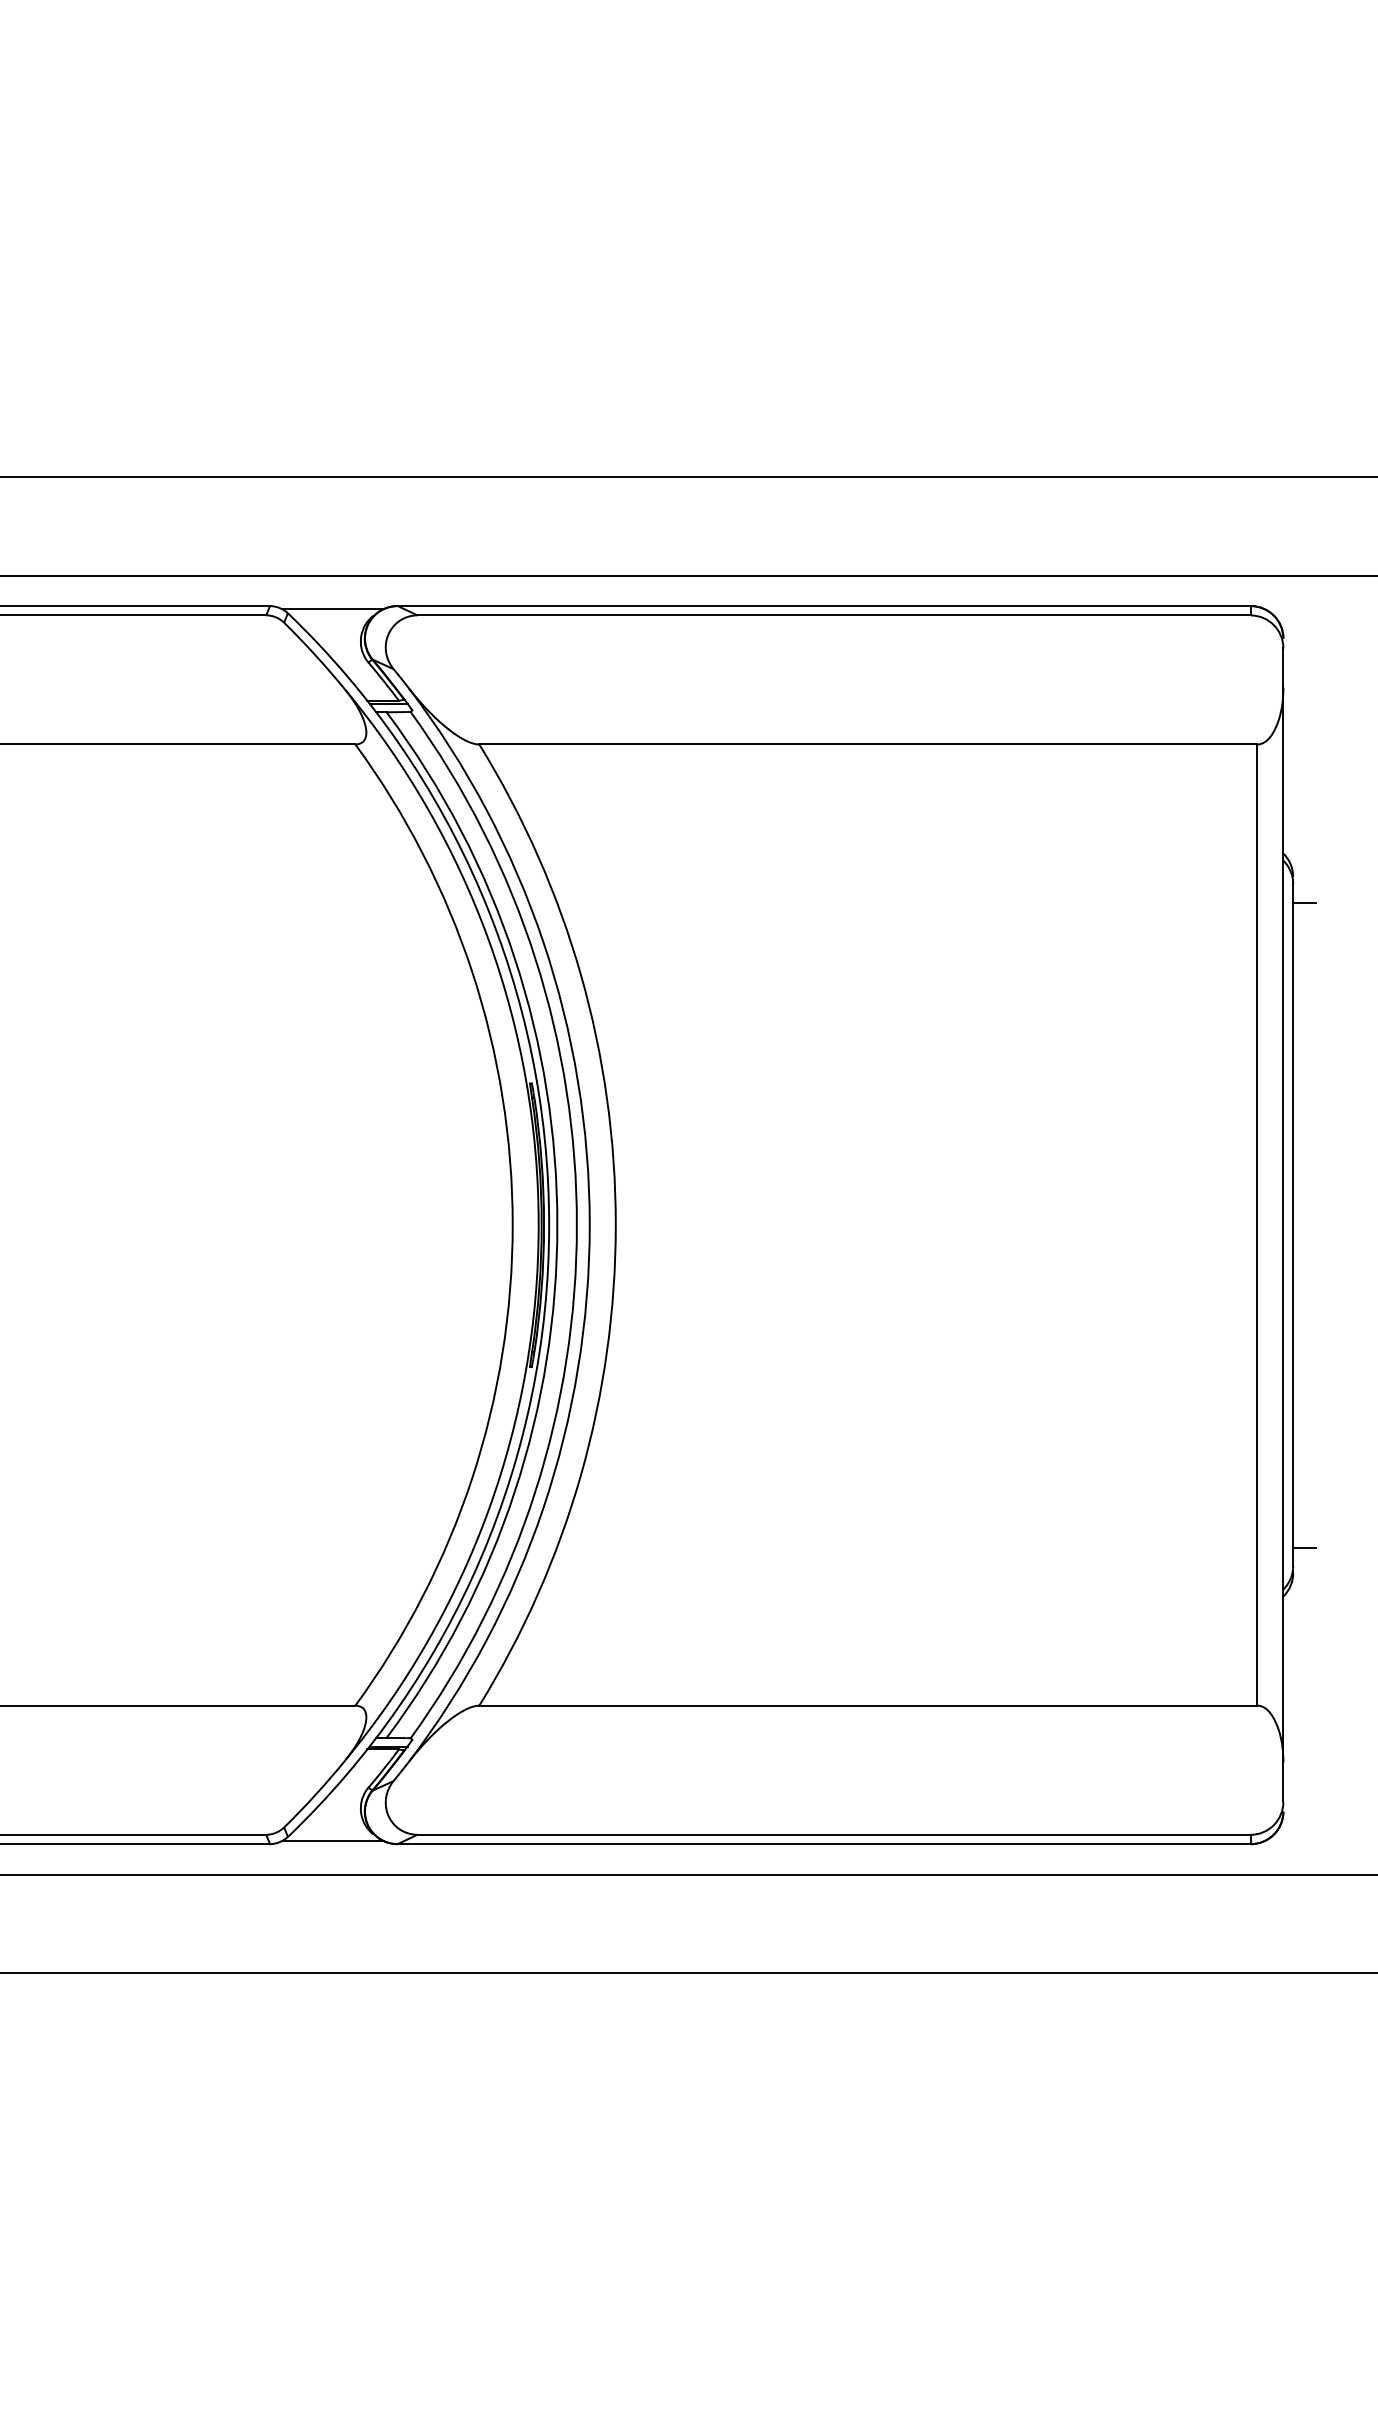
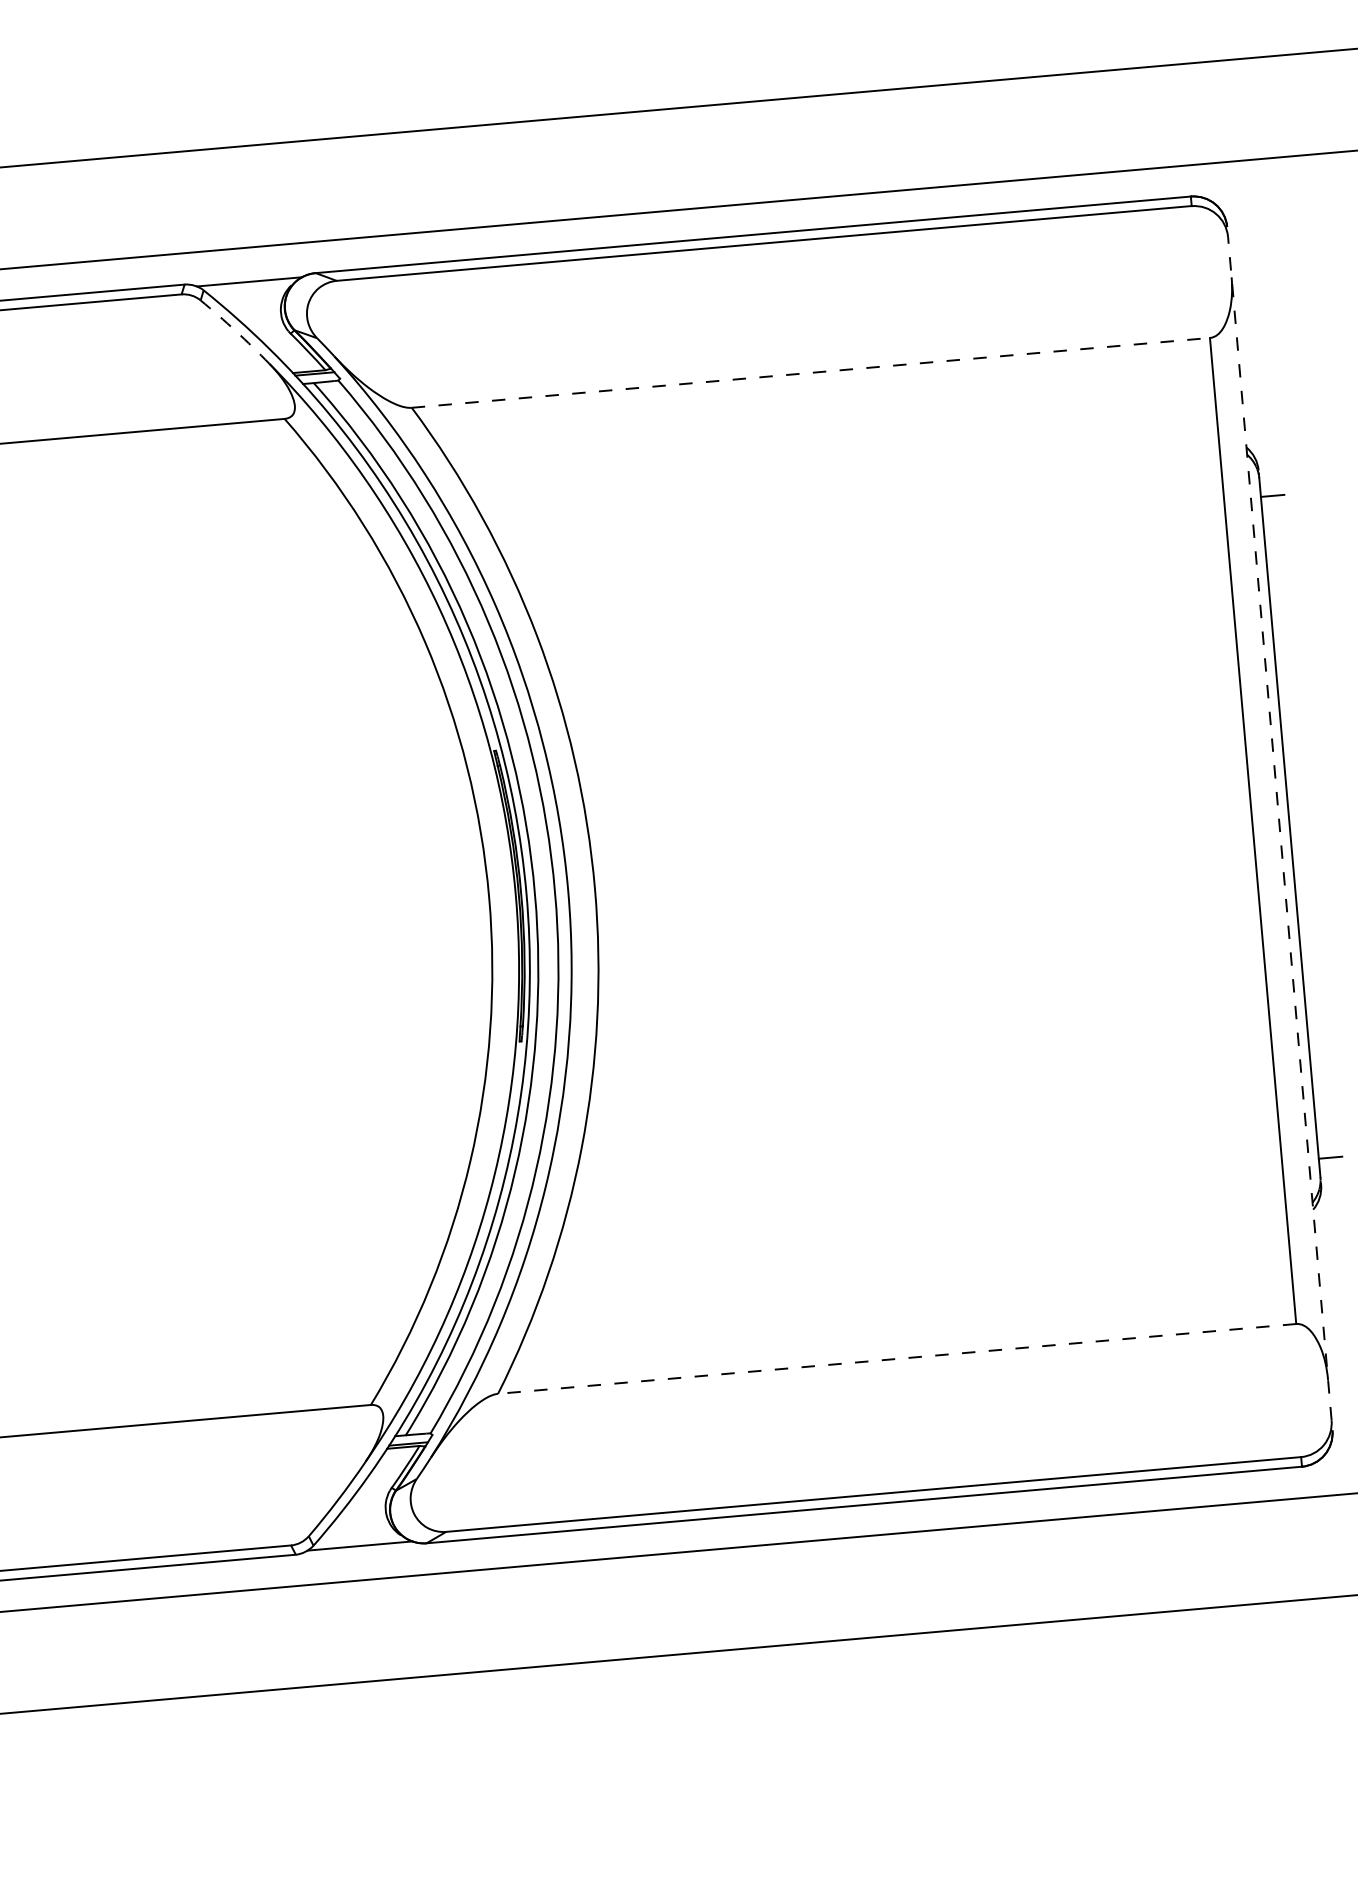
arc: (315, 655) -> (235, 331), solid -> dashed
line: (868, 744) -> (811, 372), solid -> dashed
line: (1283, 1225) -> (1279, 829), solid -> dashed
line: (867, 1705) -> (896, 1358), solid -> dashed

